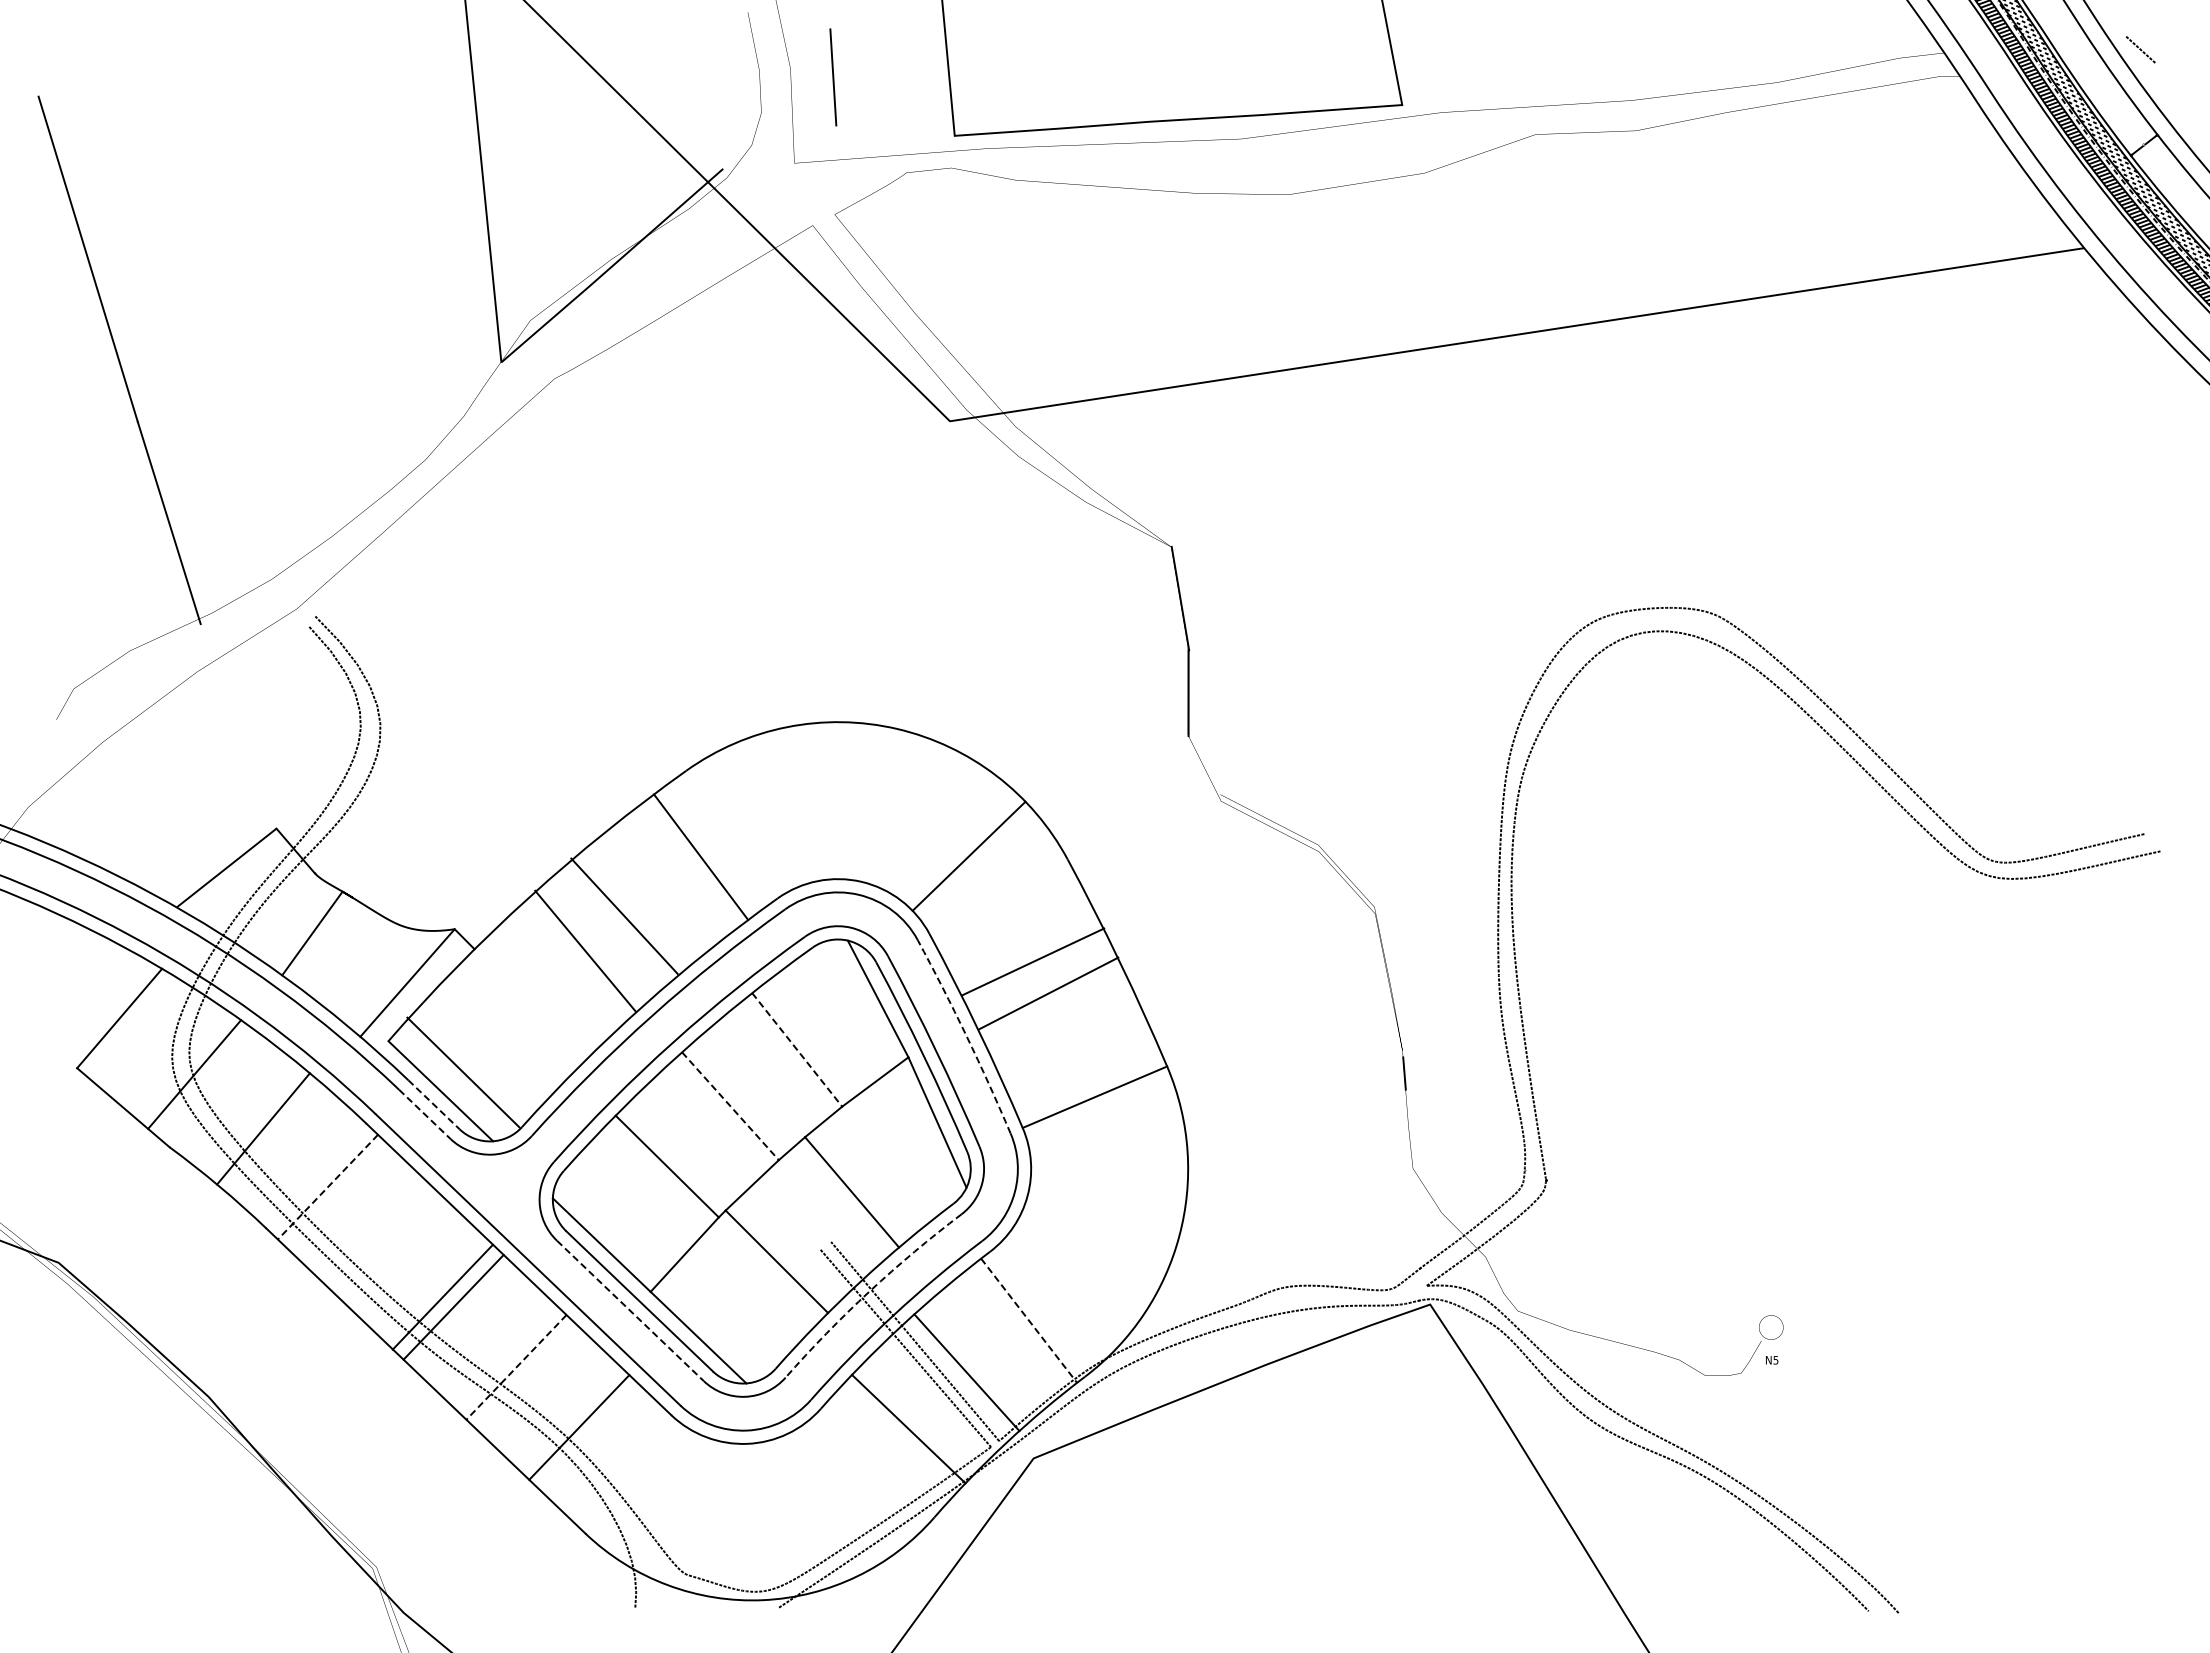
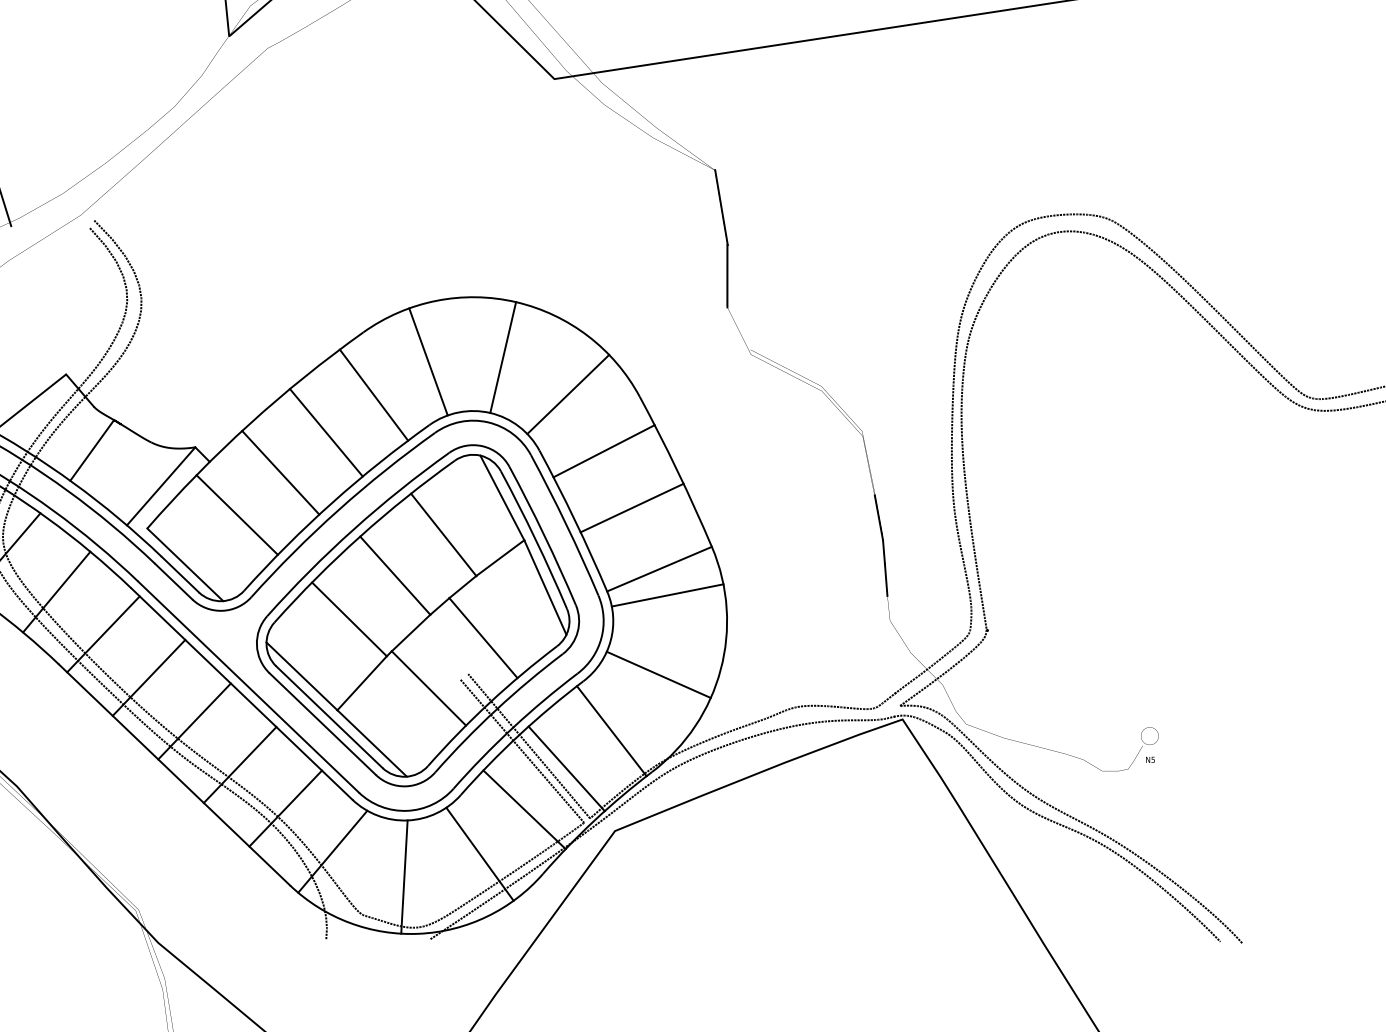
line: (879, 804) -> (503, 356), added
line: (775, 811) -> (427, 362), added
line: (624, 915) -> (280, 472), moved
line: (585, 950) -> (326, 432), moved
line: (1033, 961) -> (632, 507), moved
line: (1048, 993) -> (604, 451), moved
line: (1397, 1026) -> (878, 517), added
arc: (966, 1035) -> (566, 524), dashed -> solid
line: (797, 1050) -> (443, 535), dashed -> solid
line: (463, 1072) -> (237, 514), moved
line: (434, 1104) -> (180, 574), dashed -> solid
line: (730, 1106) -> (395, 575), dashed -> solid
line: (1407, 1111) -> (886, 579), added
line: (424, 1114) -> (173, 581), dashed -> solid
line: (1106, 1133) -> (667, 595), added
line: (327, 1187) -> (103, 634), dashed -> solid
line: (1093, 1242) -> (658, 674), added
arc: (869, 1291) -> (496, 710), dashed -> solid
line: (442, 1296) -> (148, 677), moved
line: (630, 1311) -> (322, 724), dashed -> solid
line: (1029, 1321) -> (612, 731), dashed -> solid
line: (516, 1367) -> (240, 765), dashed -> solid
line: (643, 1486) -> (332, 851), added
line: (846, 1490) -> (479, 854), added
line: (742, 1521) -> (404, 876), added

